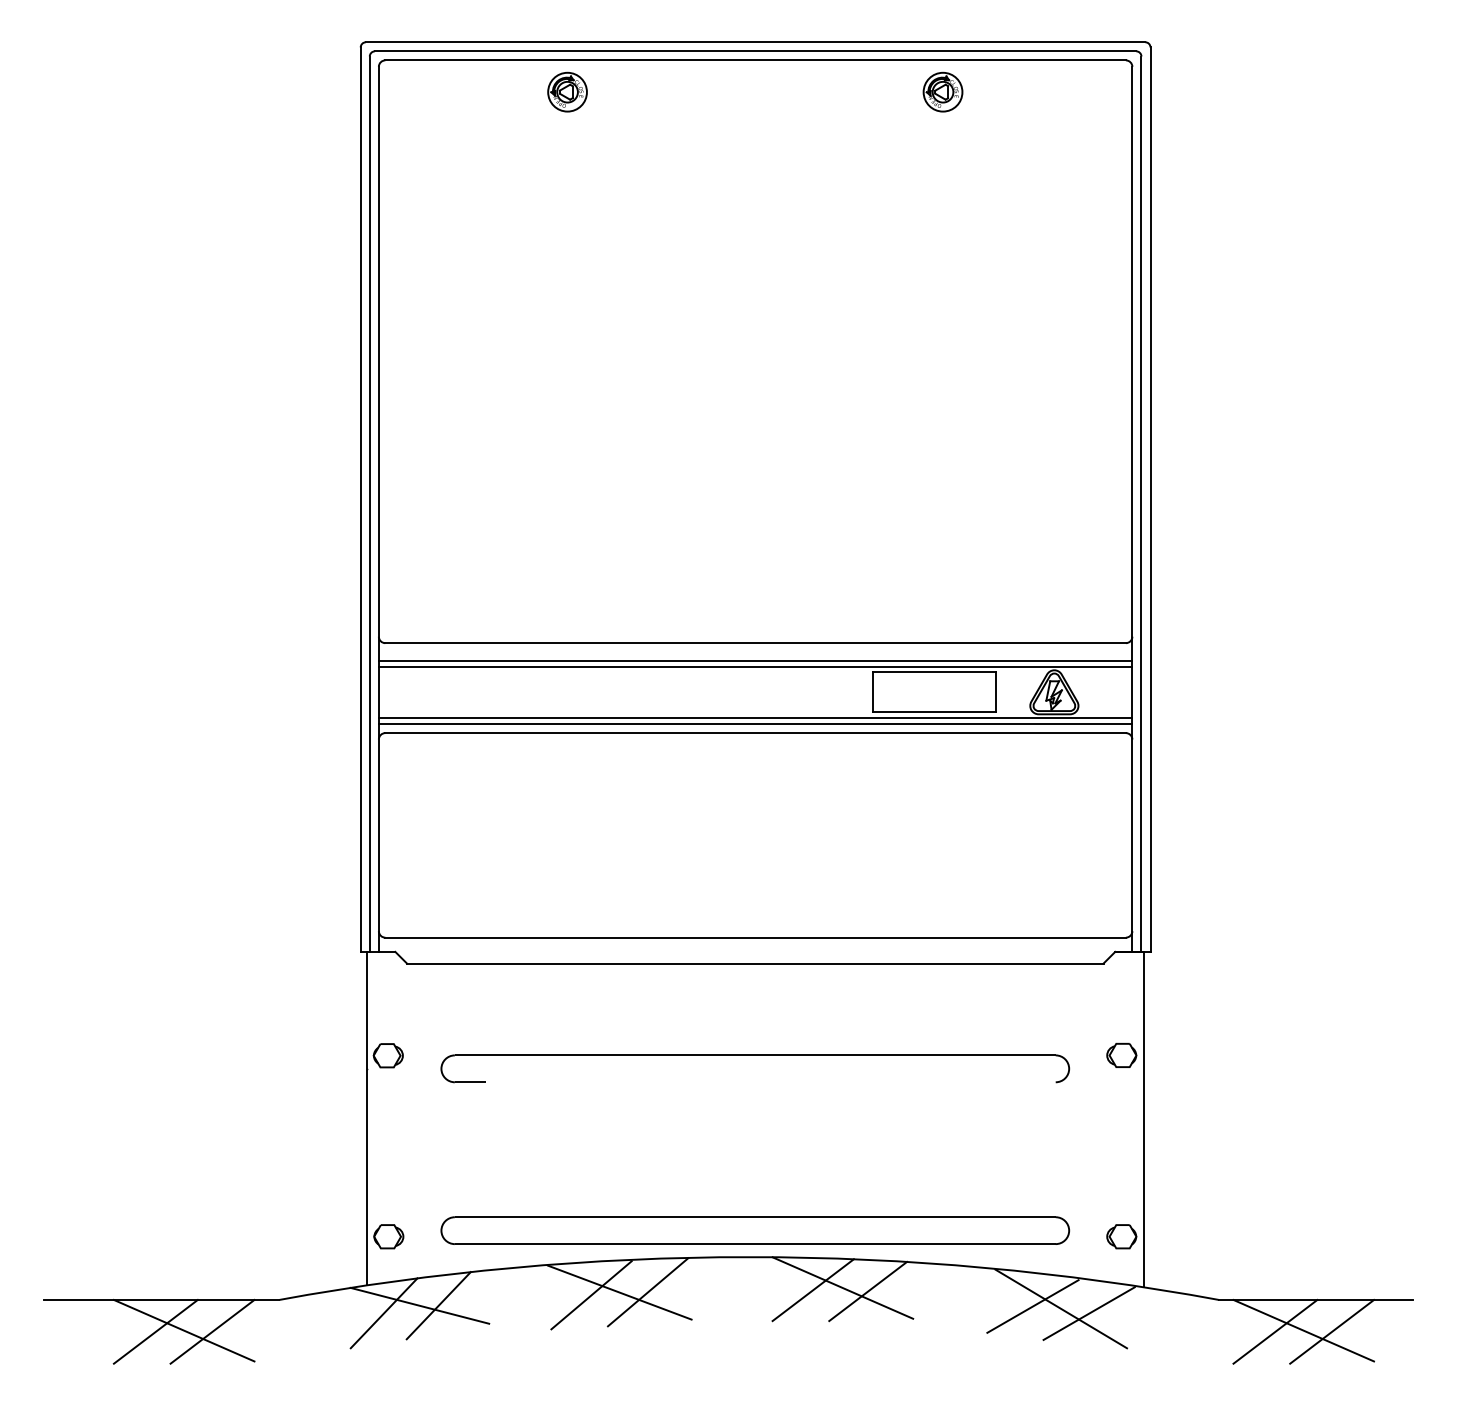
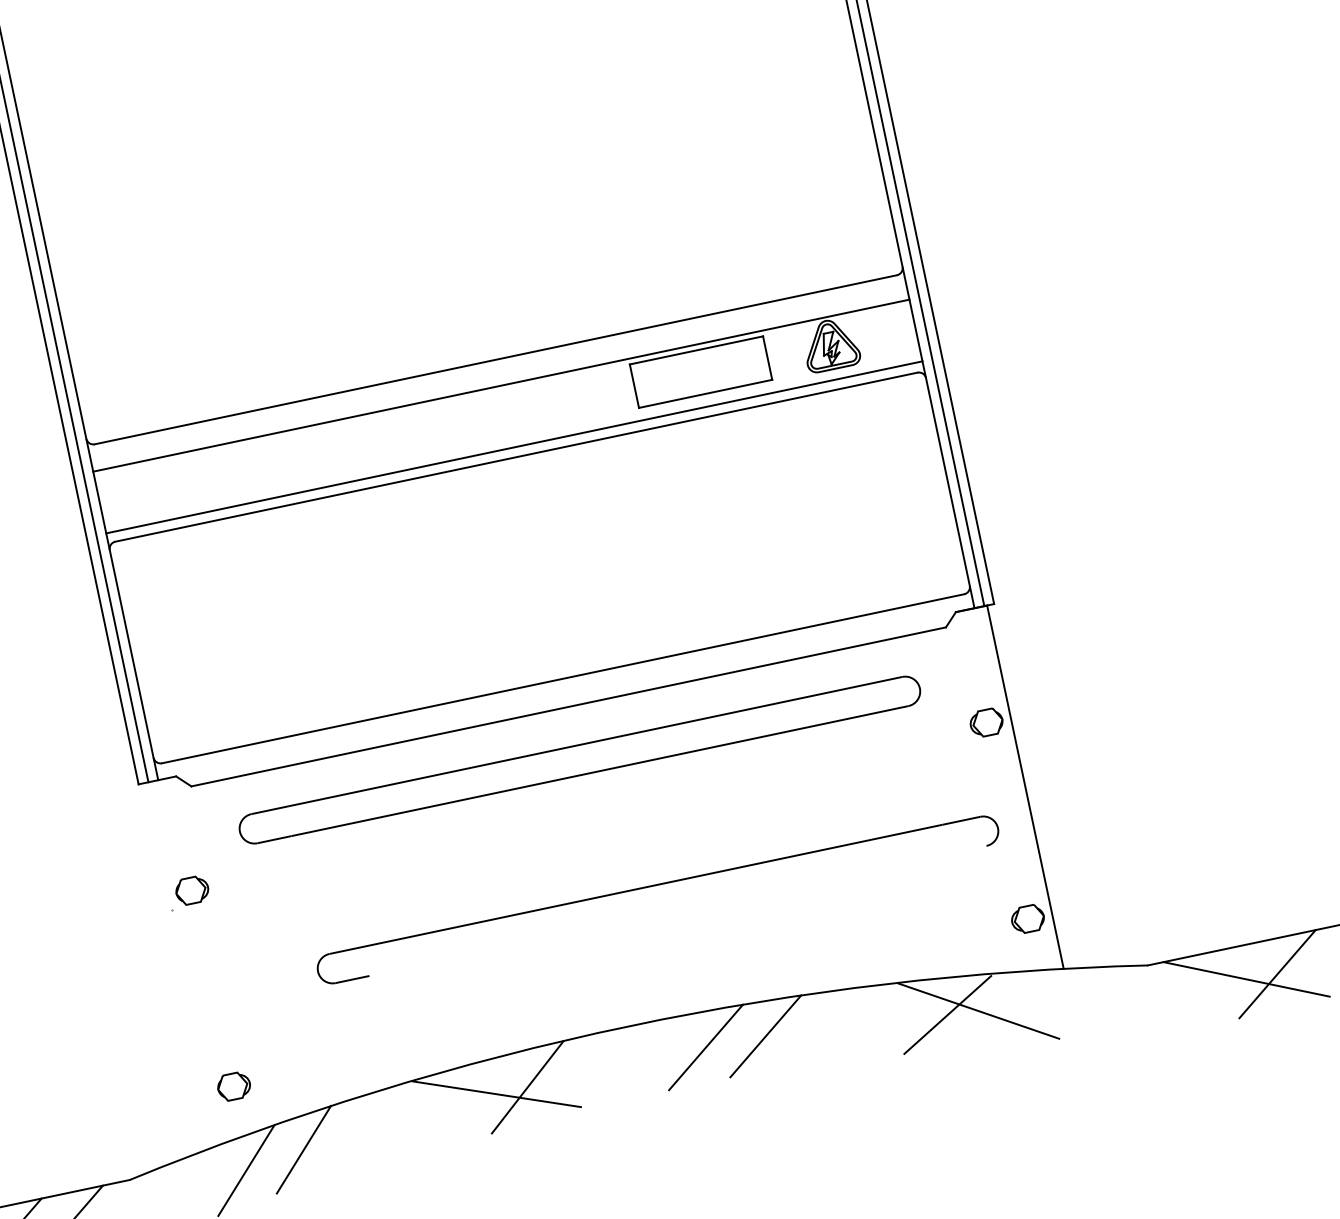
line: (755, 660) -> (499, 378), removed
line: (755, 717) -> (512, 440), removed
part: (755, 1055) -> (655, 885), moved
line: (366, 1118) -> (182, 963), removed
part: (755, 1230) -> (580, 759), moved
line: (842, 1287) -> (737, 1037), removed
line: (591, 1295) -> (467, 1103), removed
line: (419, 1305) -> (283, 1153), removed
line: (1088, 1313) -> (1009, 1009), removed
line: (1275, 1331) -> (1216, 986), removed

